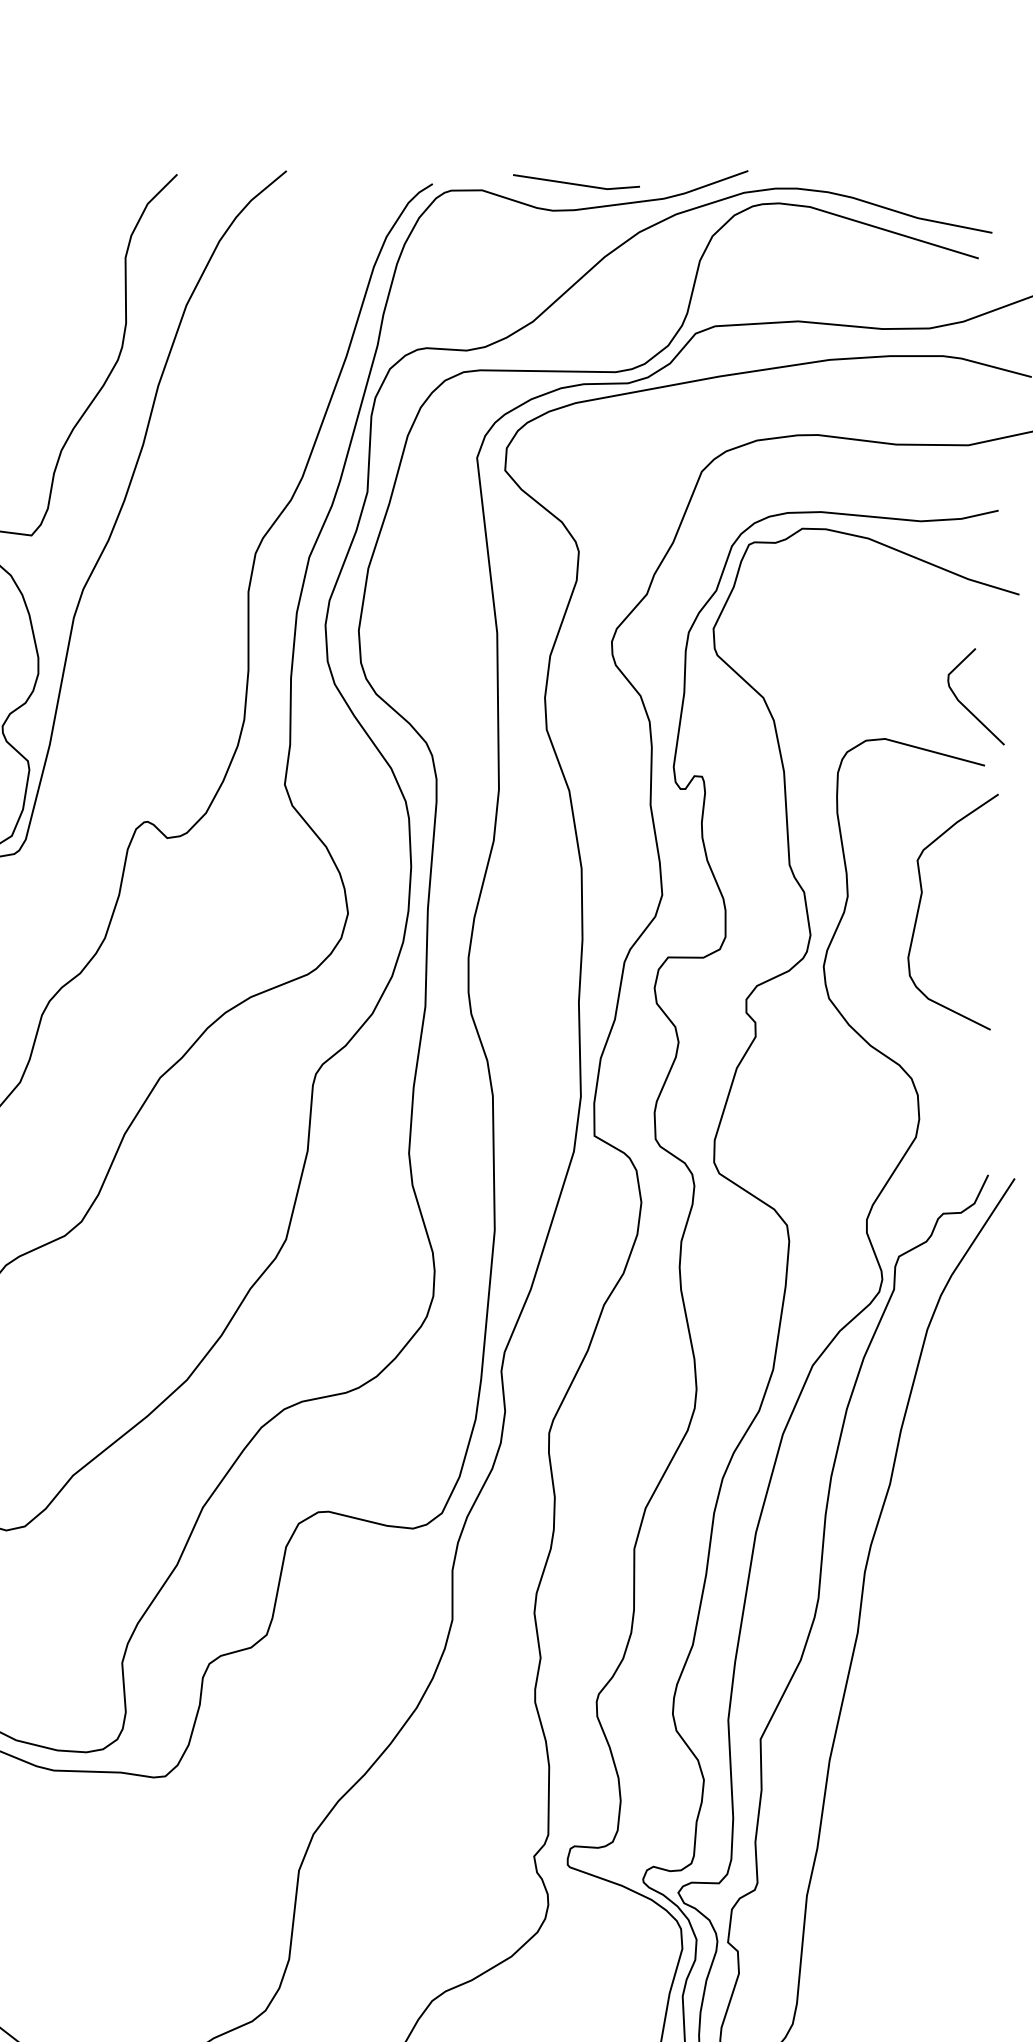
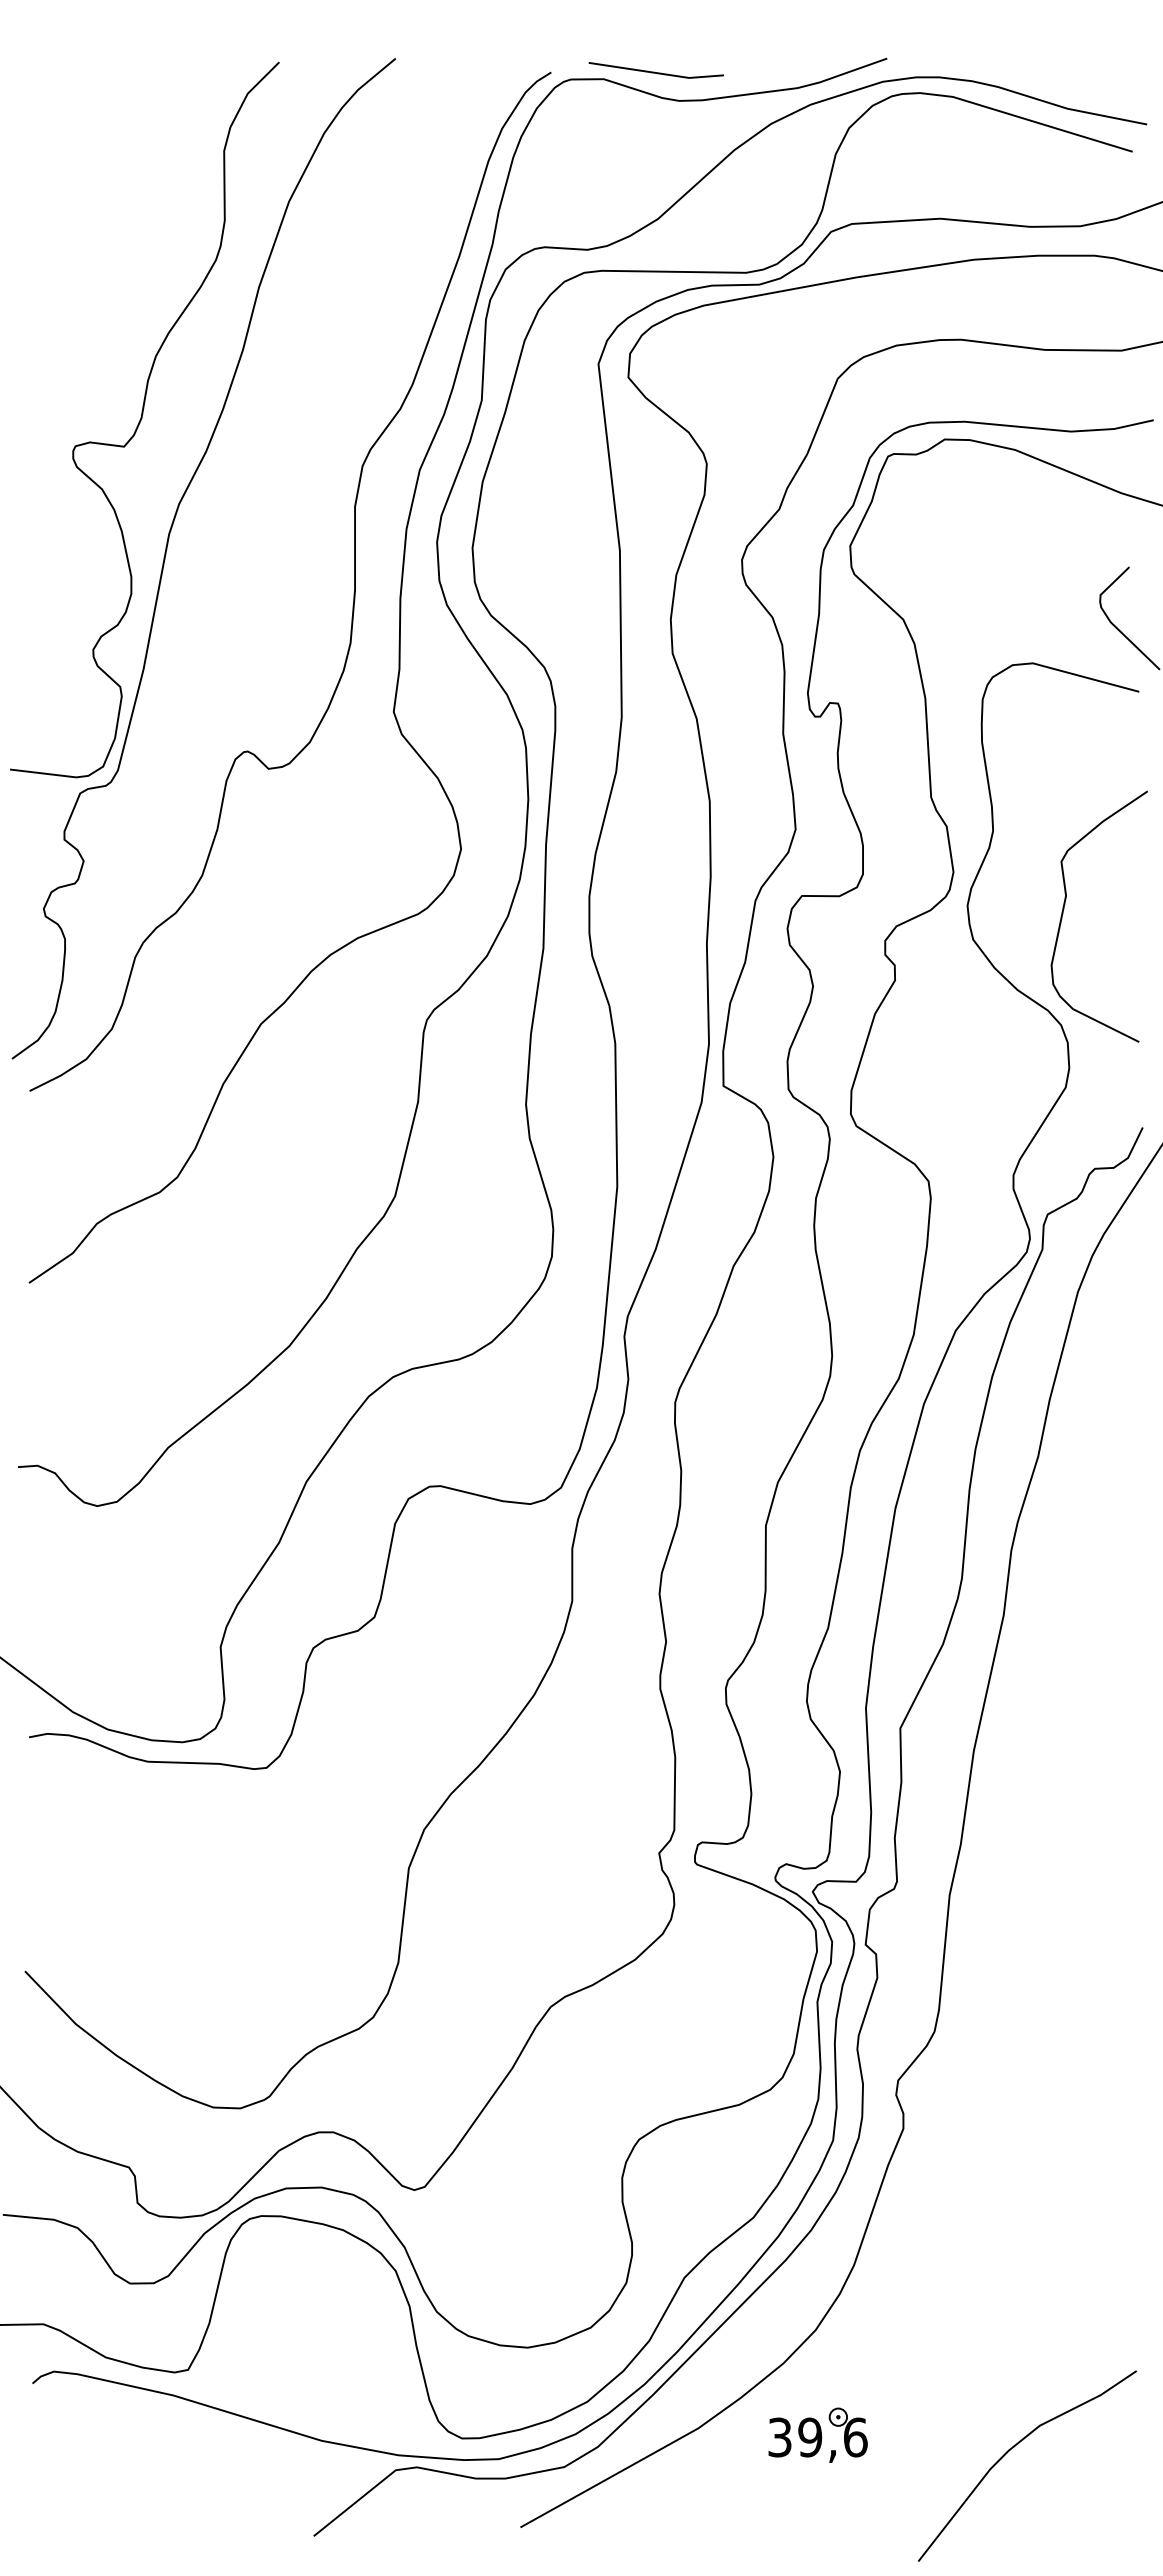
line: (574, 183) -> (654, 71), moved
curve: (920, 905) -> (1064, 909), moved

